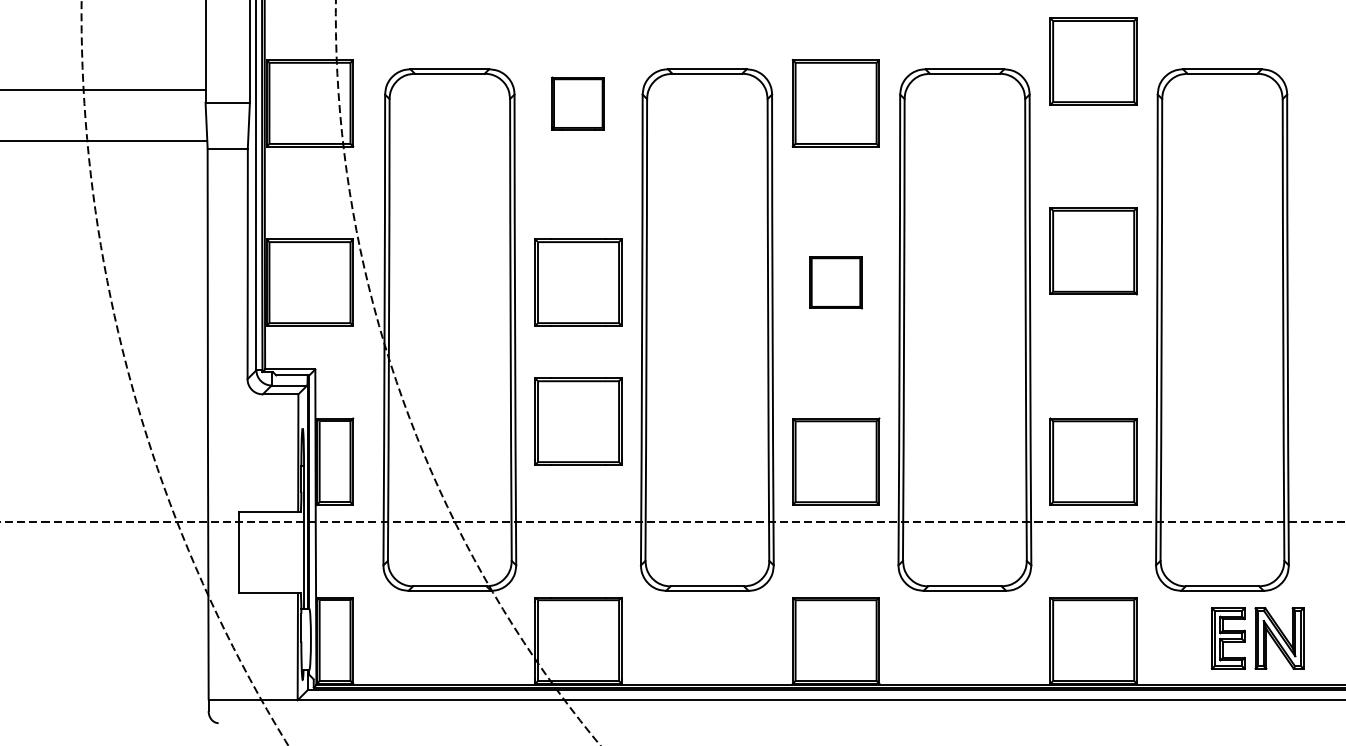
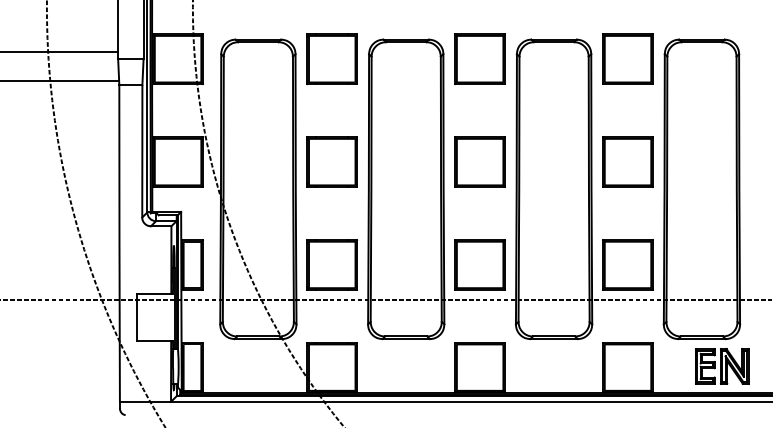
part: (1092, 60) -> (627, 58), moved
part: (577, 103) -> (331, 59), size x1.67
part: (1092, 250) -> (627, 161), moved
part: (834, 281) -> (479, 161), size x1.67
part: (578, 420) -> (332, 264), moved

